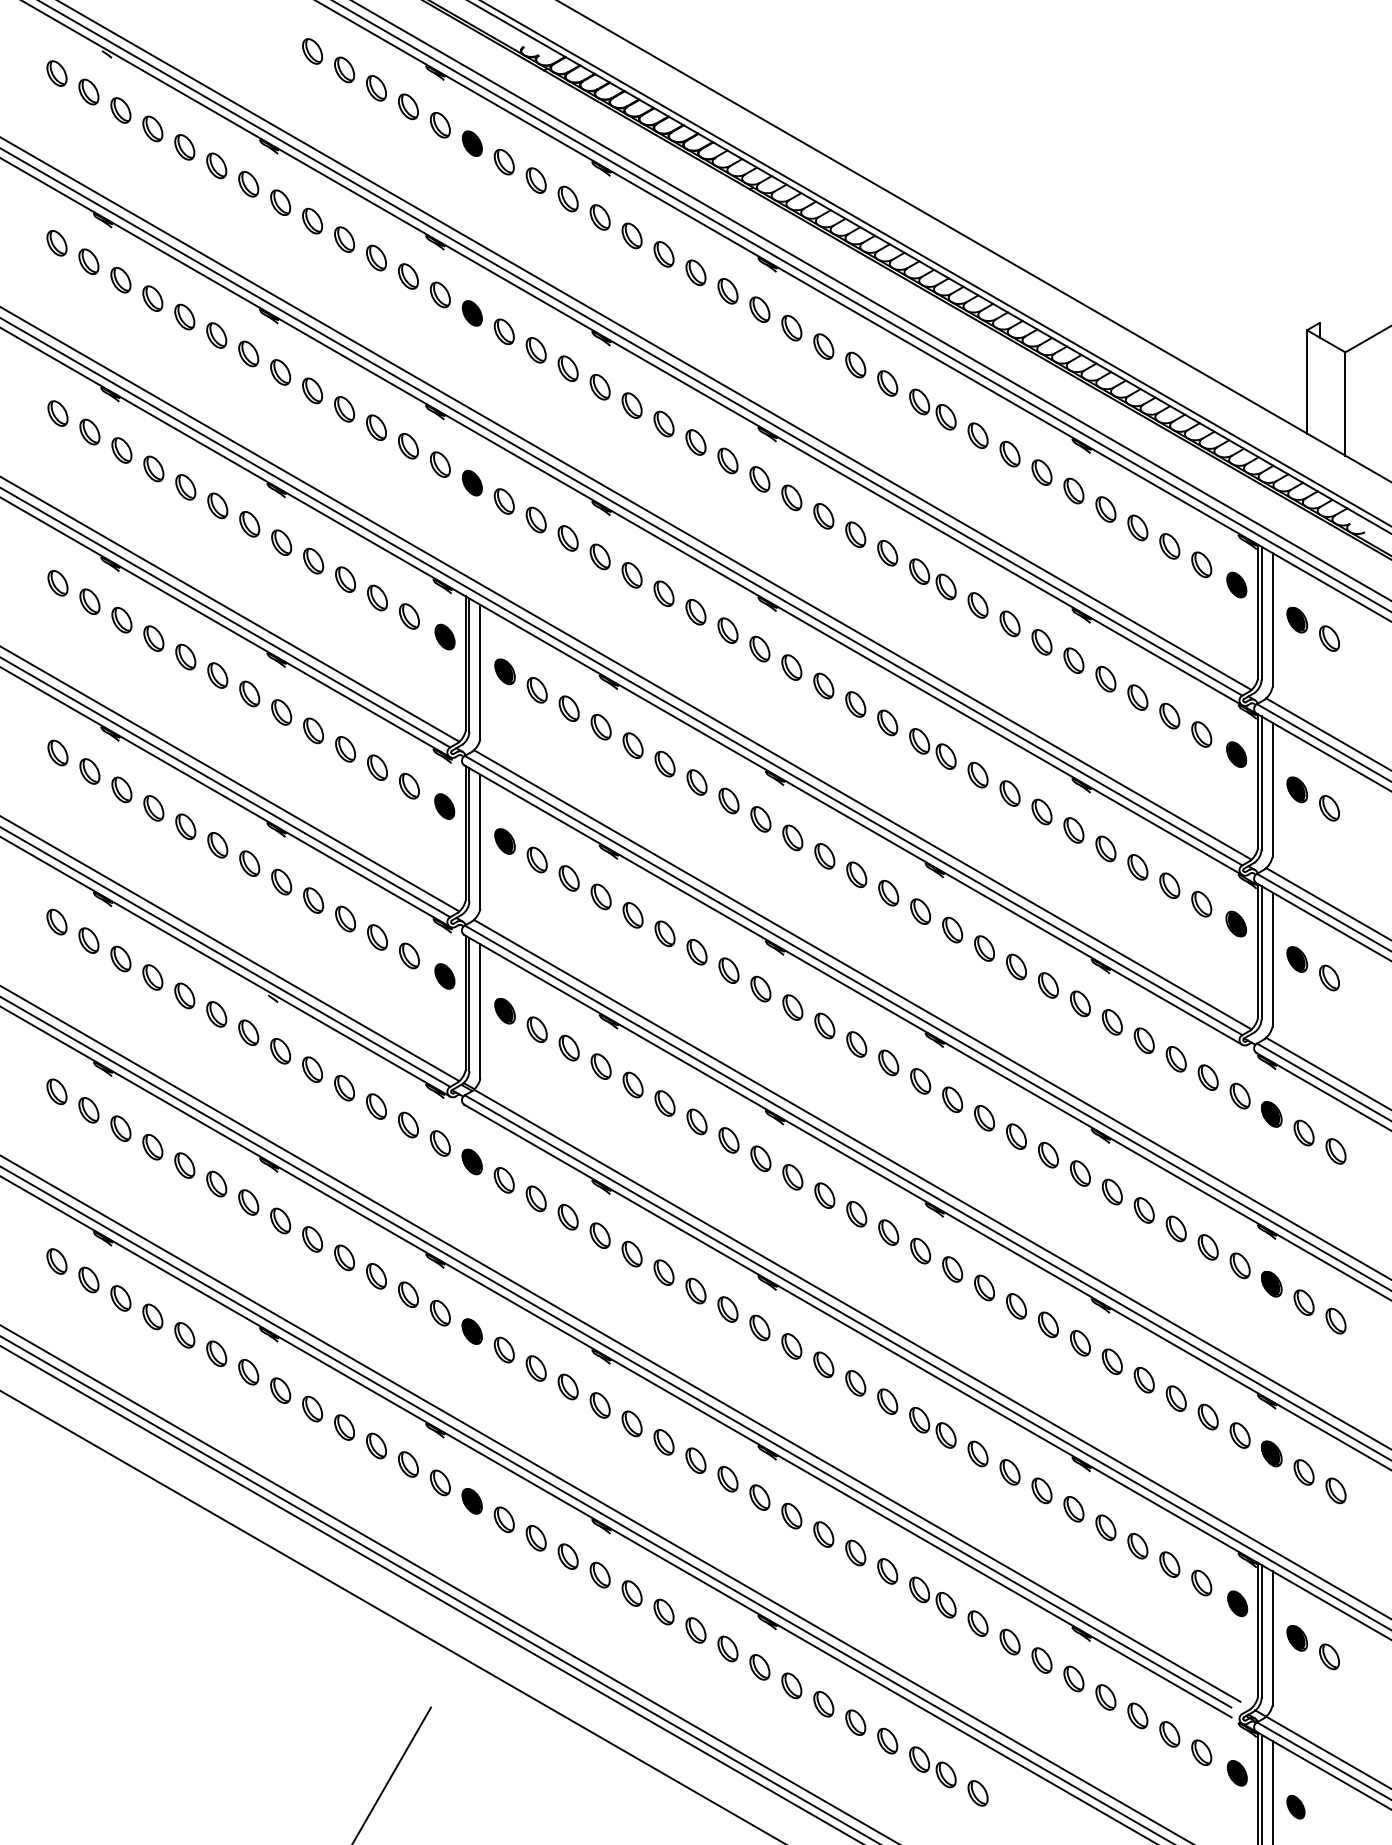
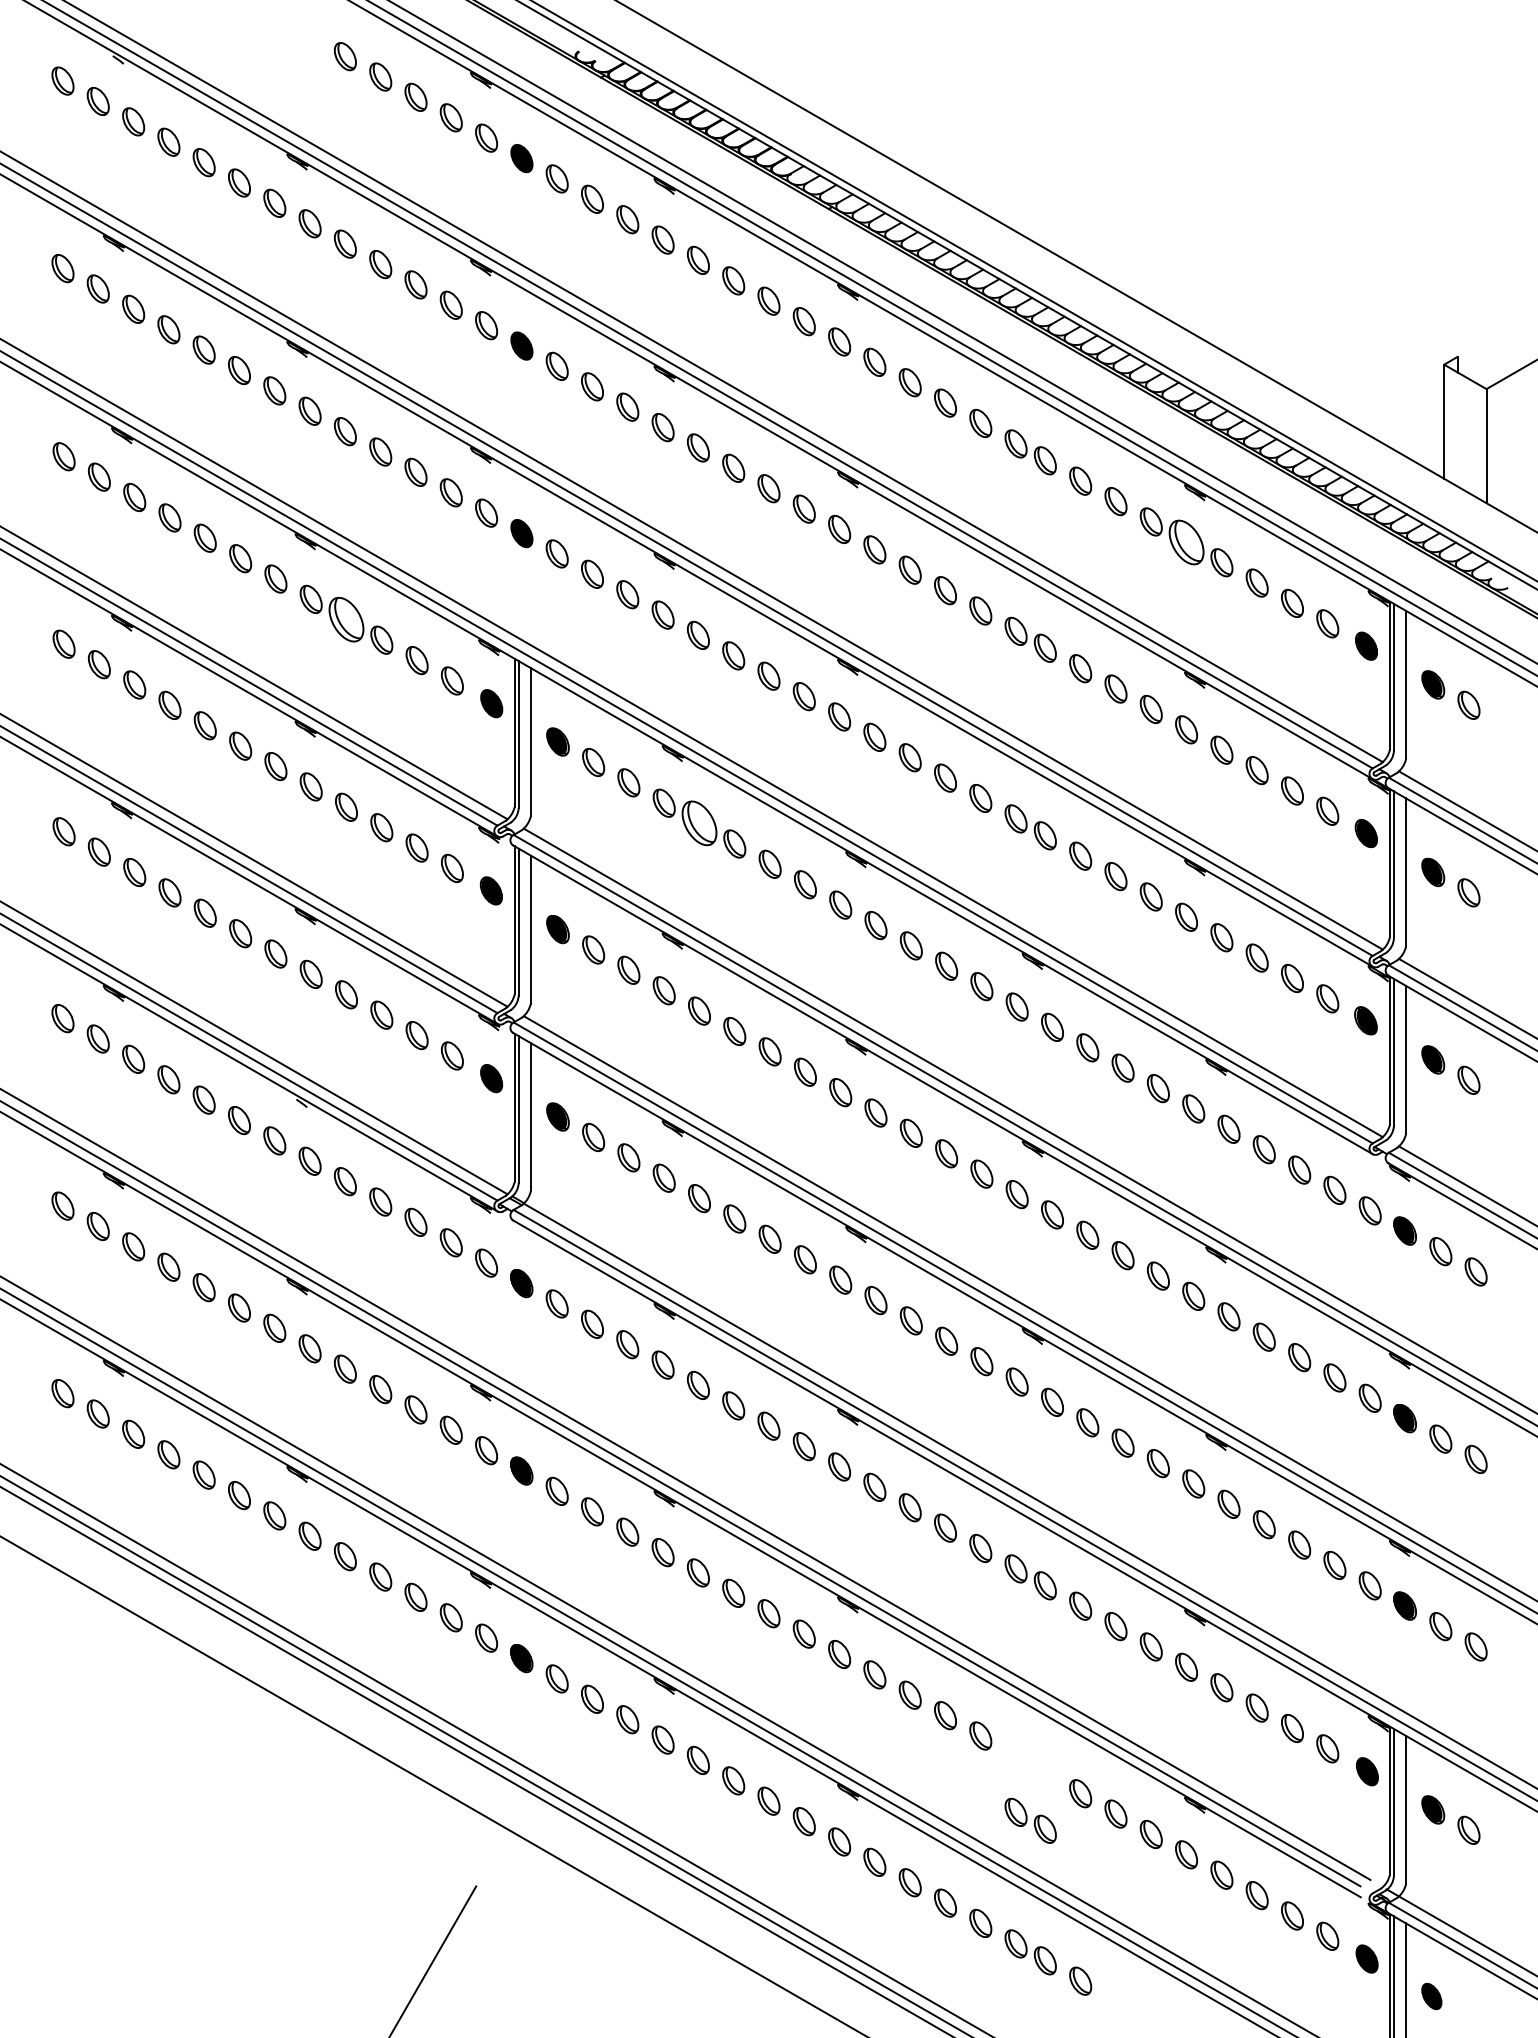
part: (1073, 490) -> (1186, 541), size x1.6
part: (313, 560) -> (346, 619), size x1.6
part: (633, 745) -> (699, 823), size x1.6
part: (932, 1597) -> (1030, 1820), moved

